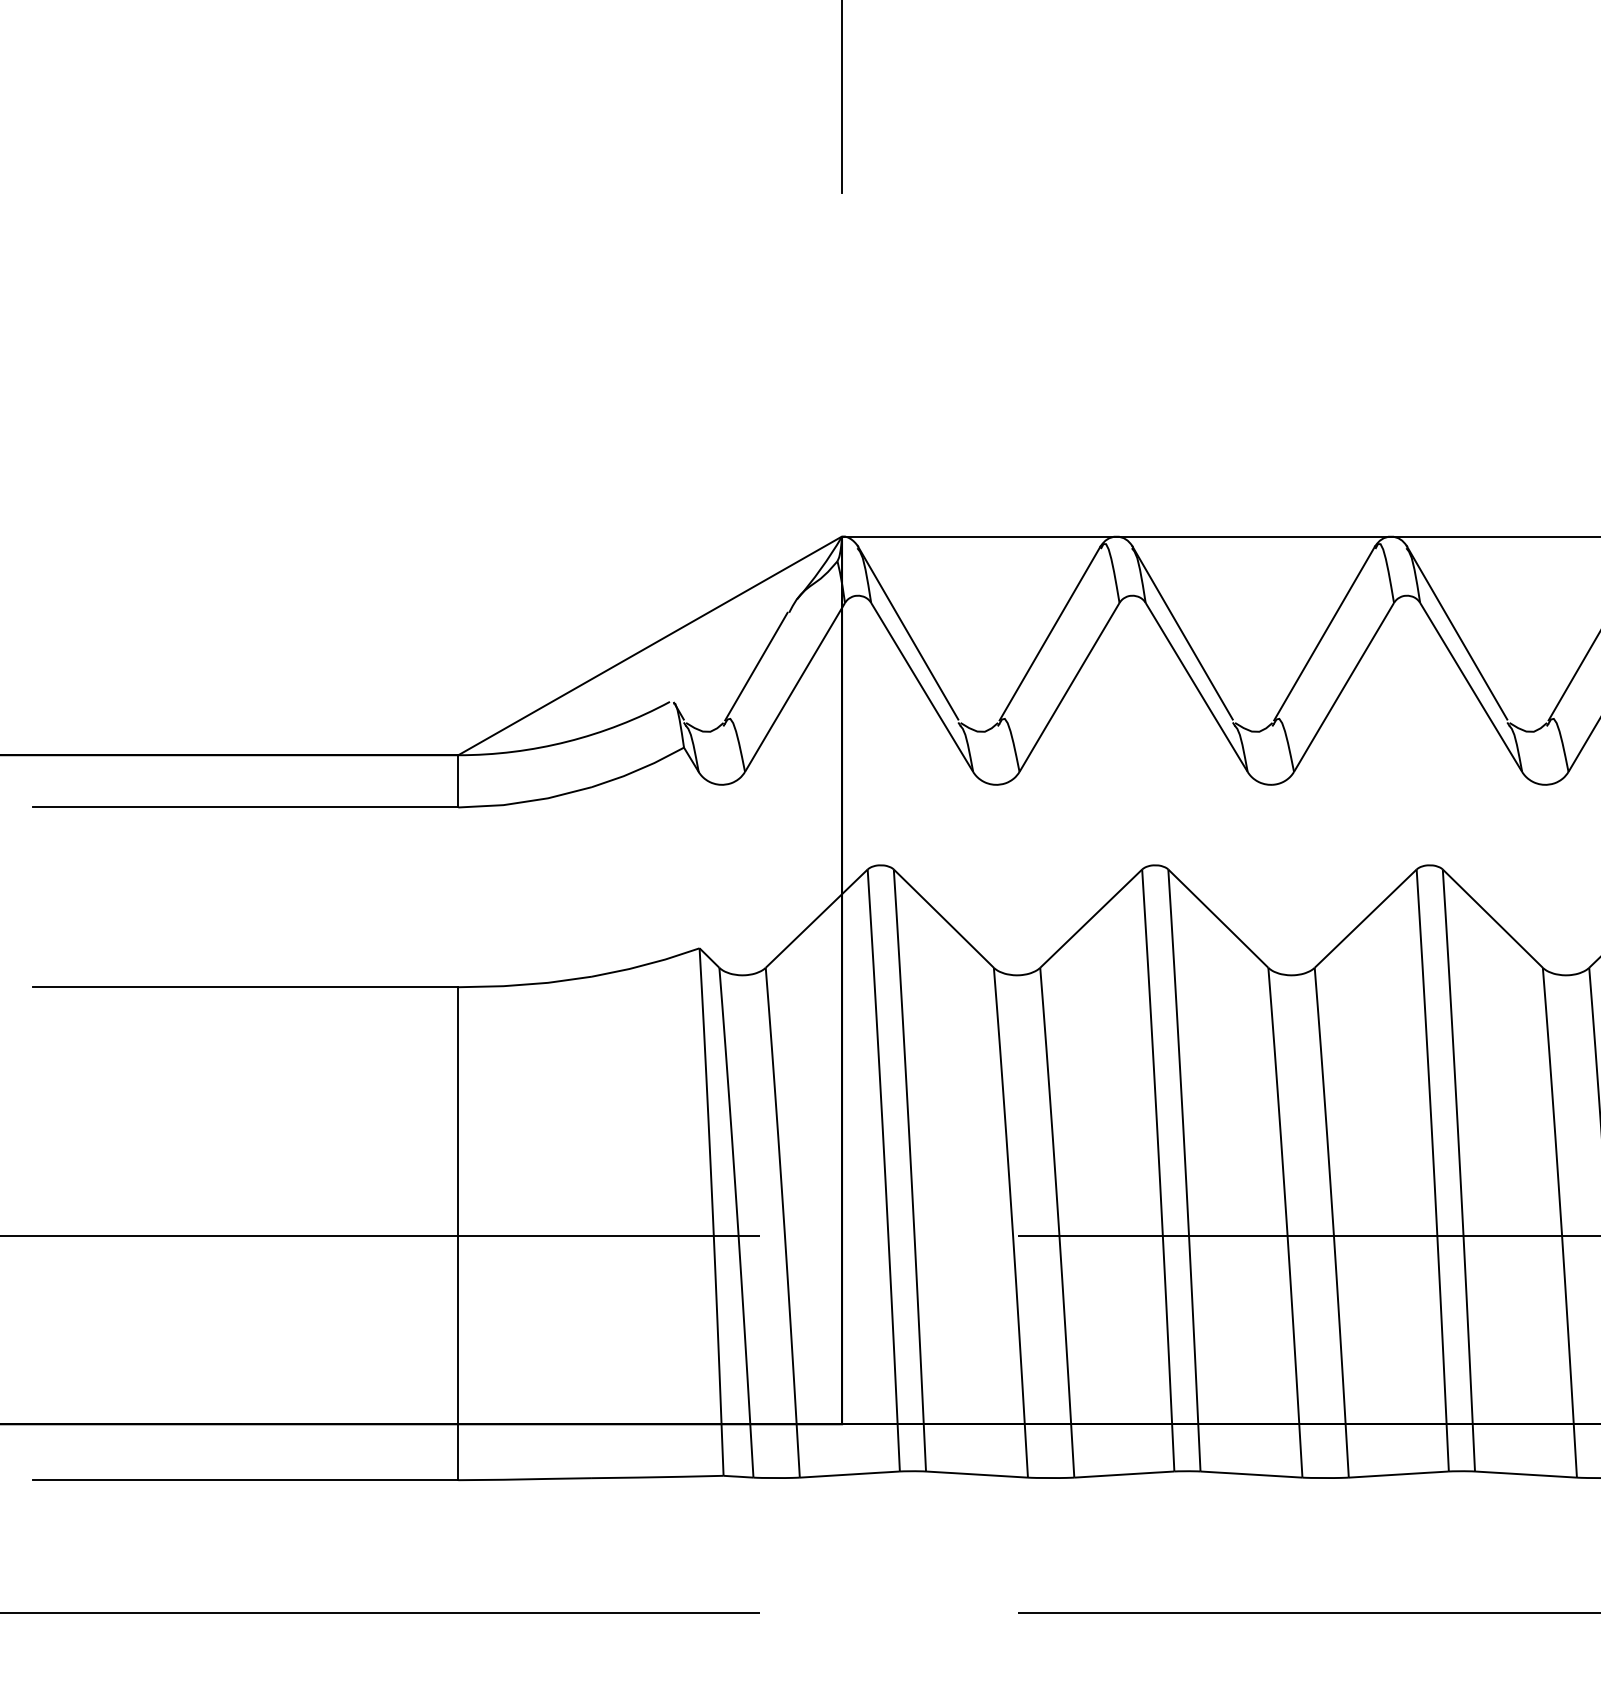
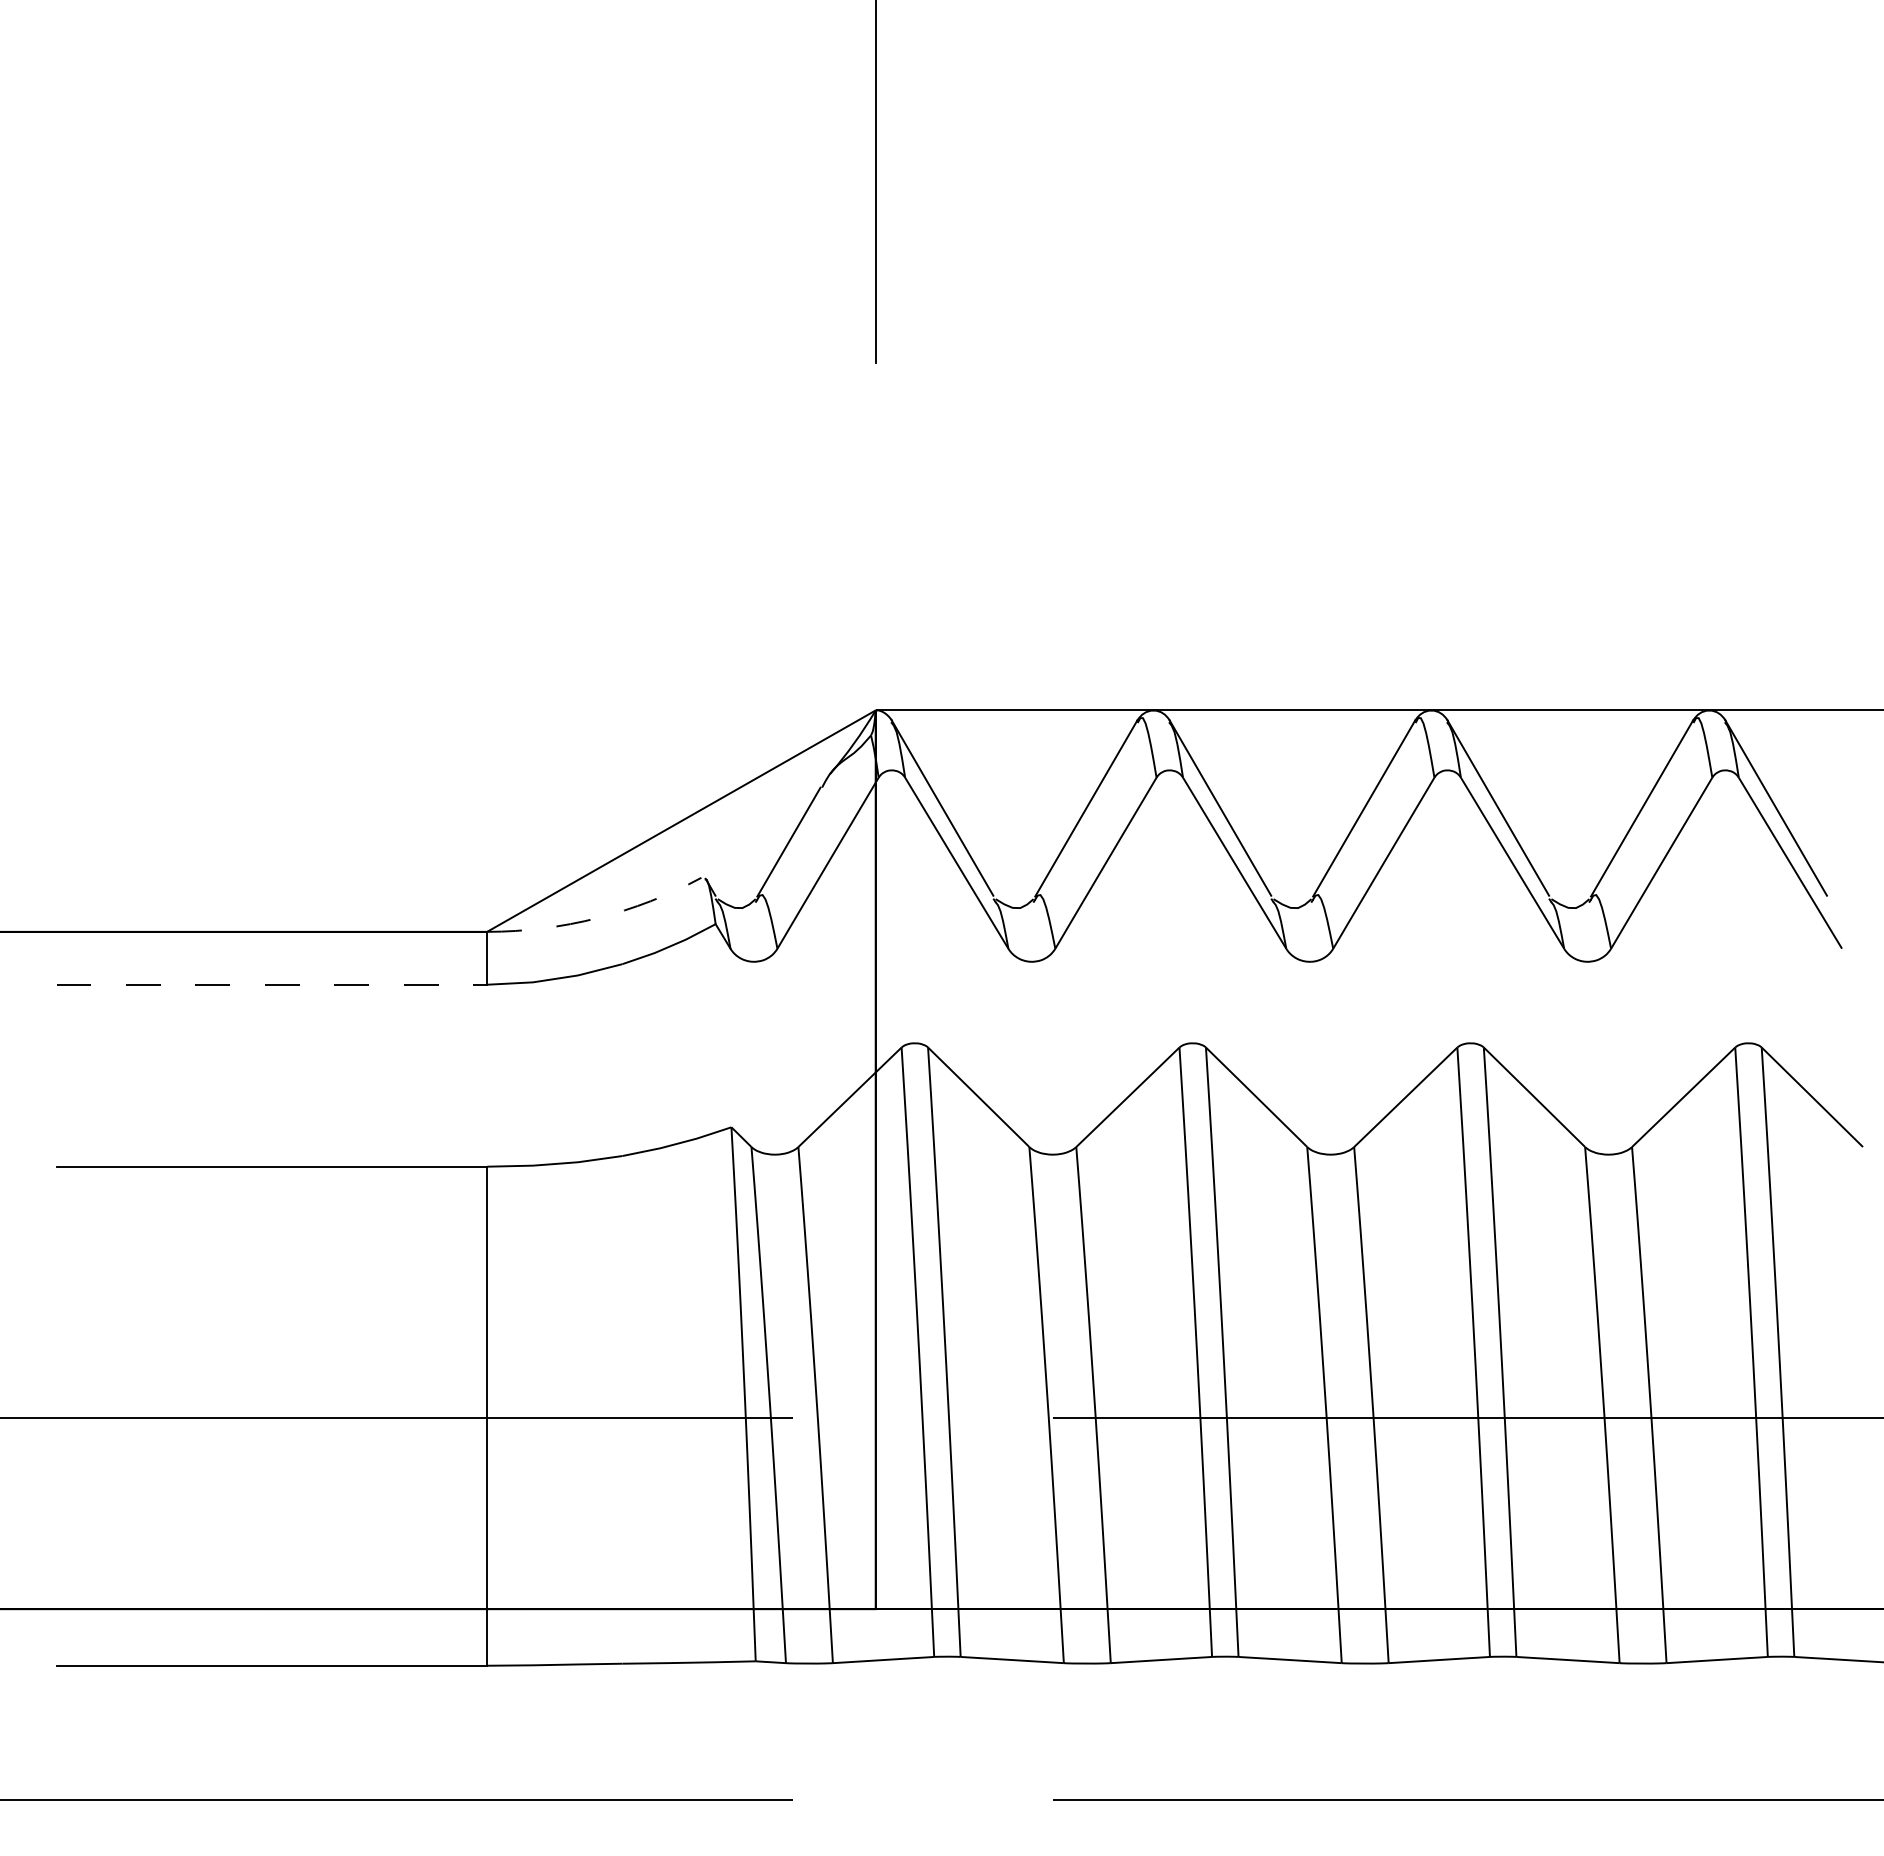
arc: (567, 742) -> (597, 918), solid -> dashed
line: (246, 807) -> (272, 984), solid -> dashed

